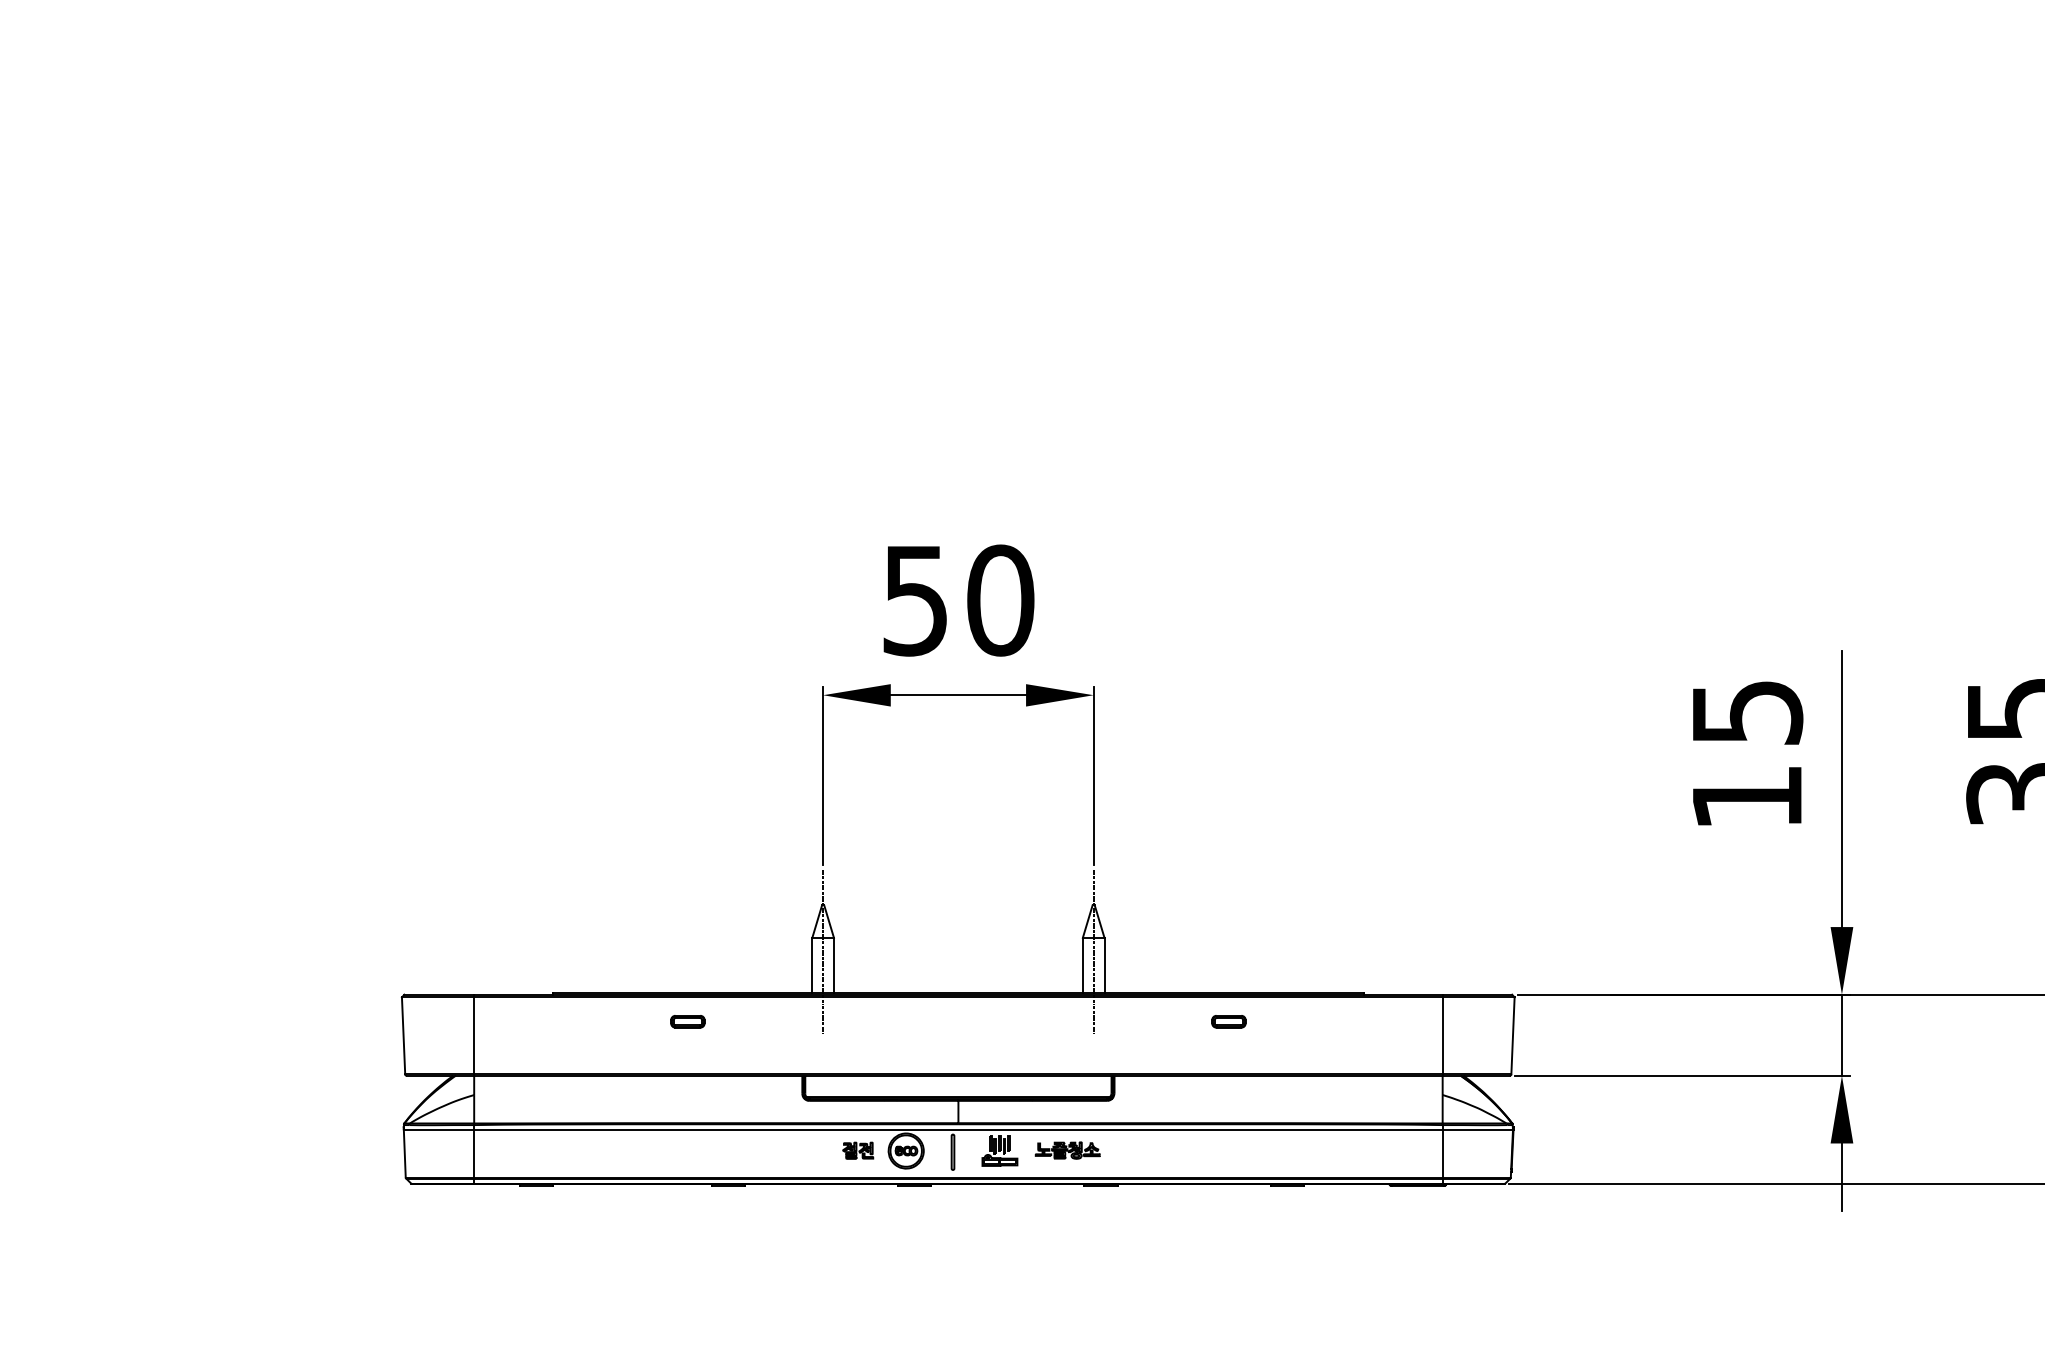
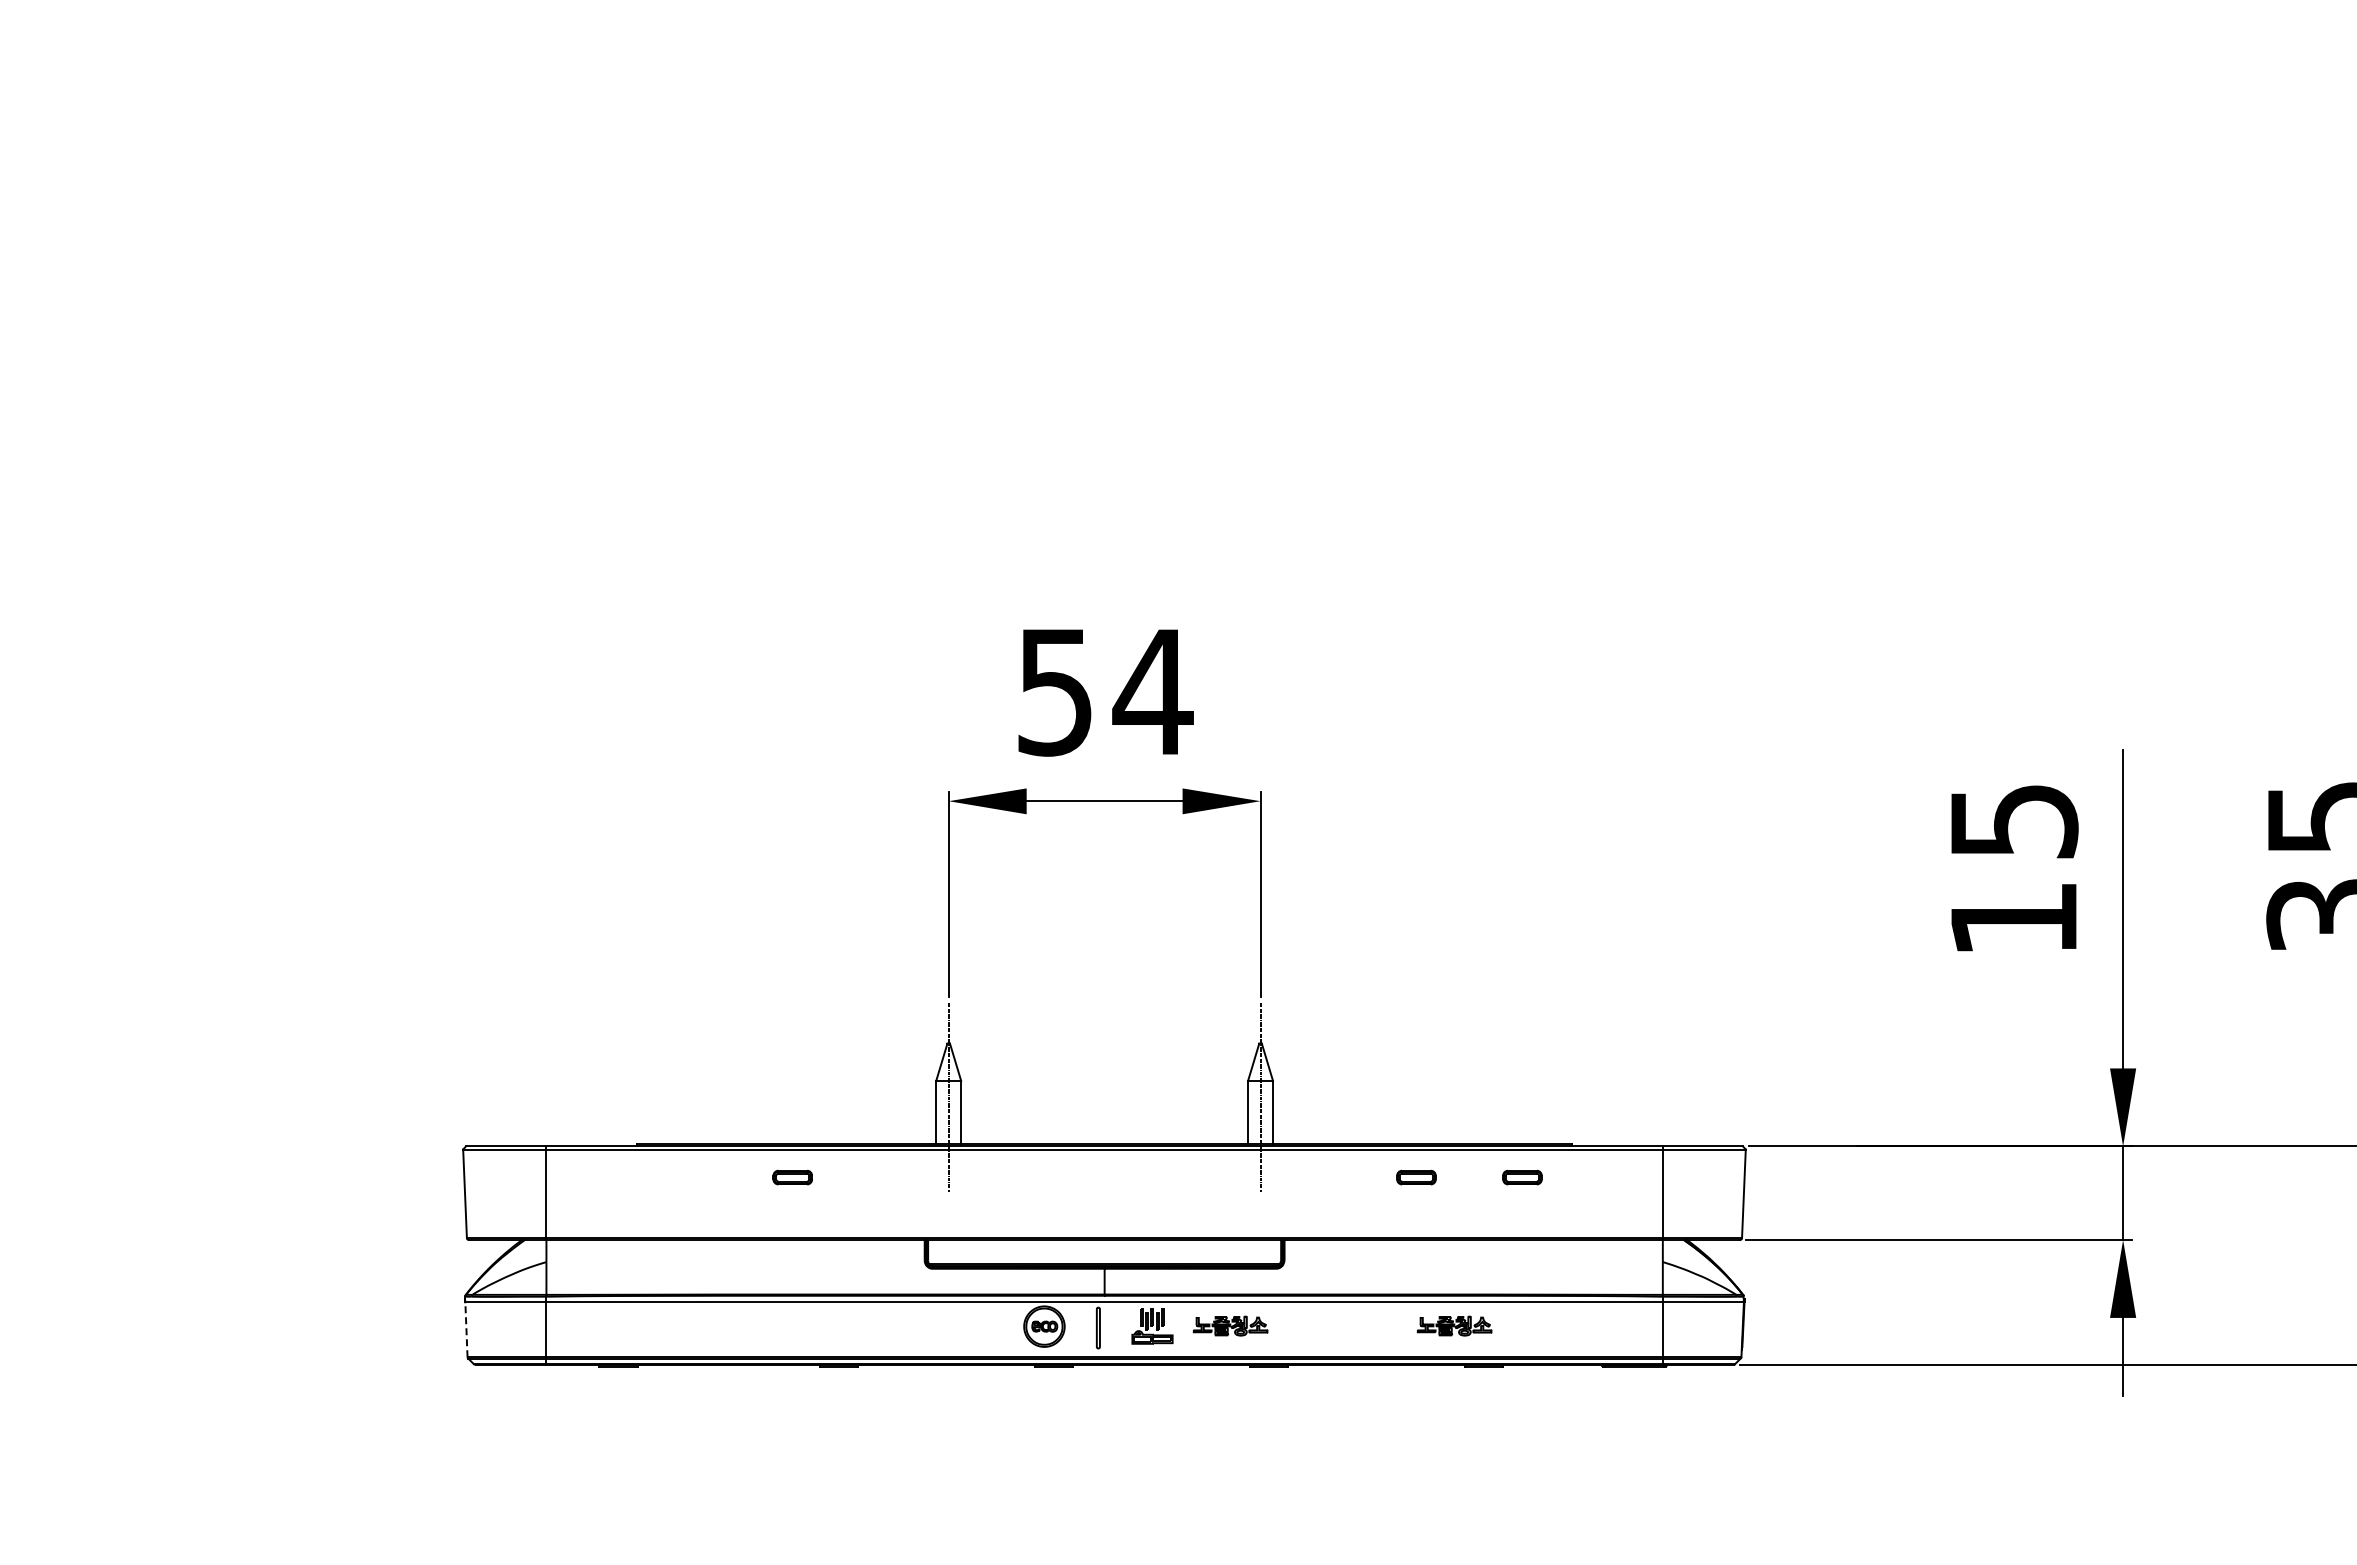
text: (999, 600) -> (1152, 691), 50 -> 54
part: (1320, 1021) -> (1522, 1177), added
part: (858, 1150) -> (989, 1326), removed
part: (1261, 1150) -> (1454, 1325), added
line: (404, 1153) -> (466, 1329), solid -> dashed

